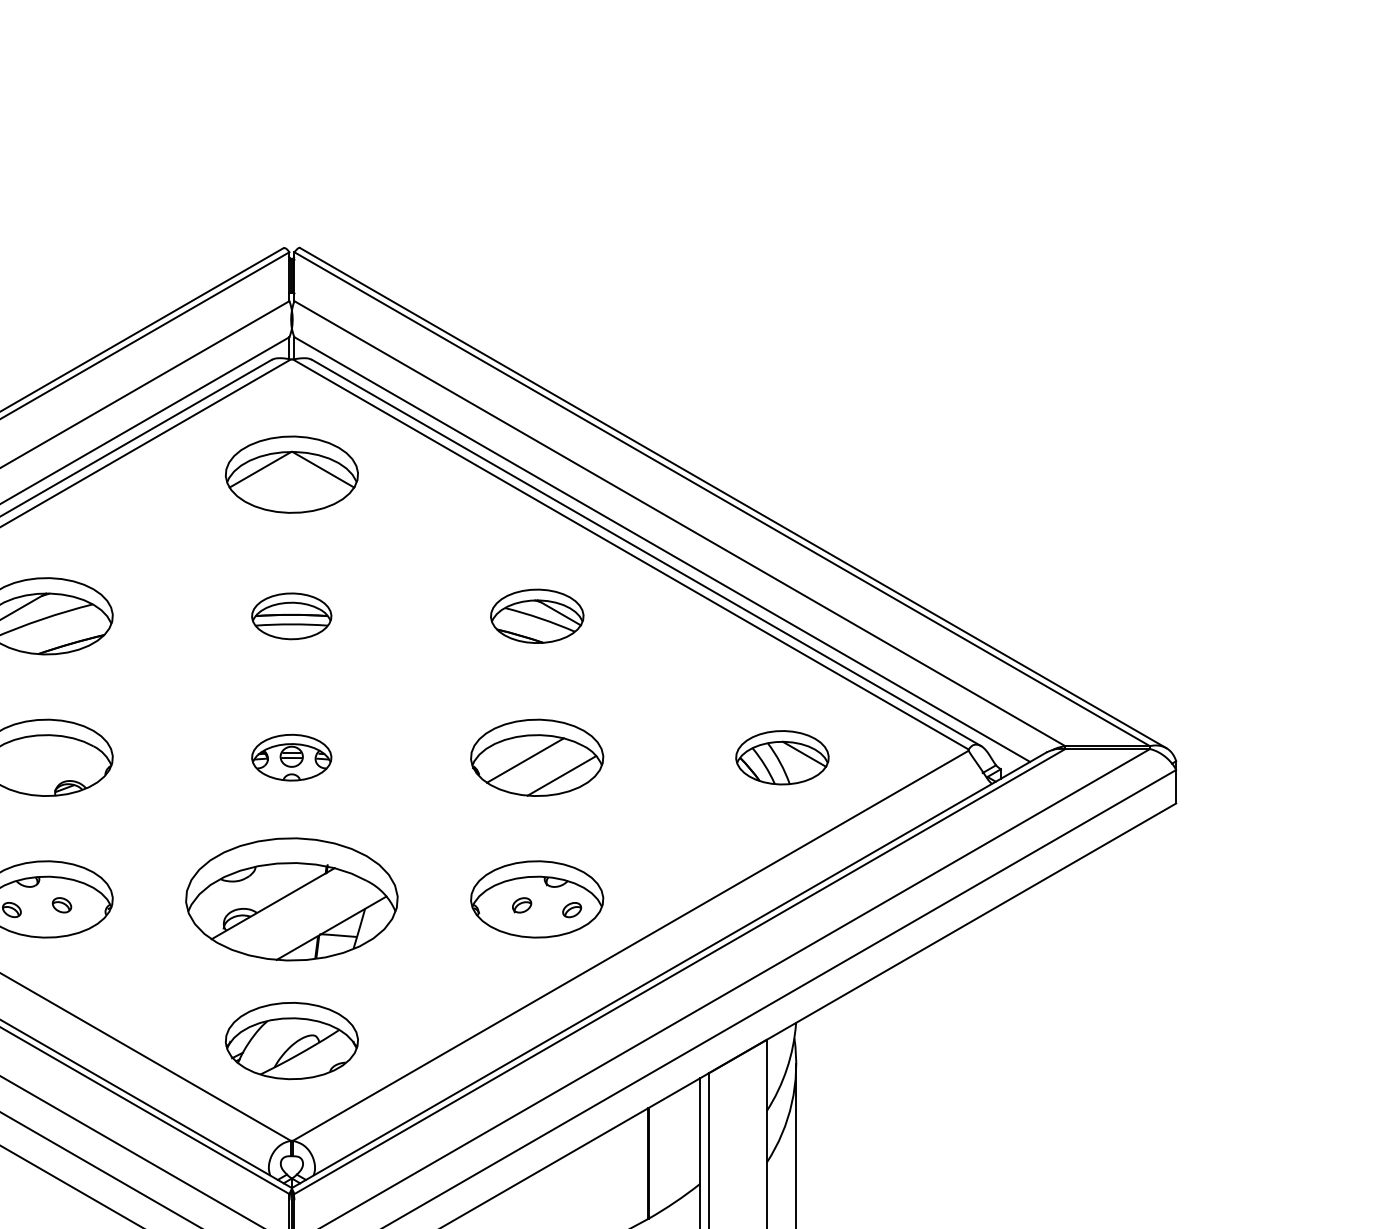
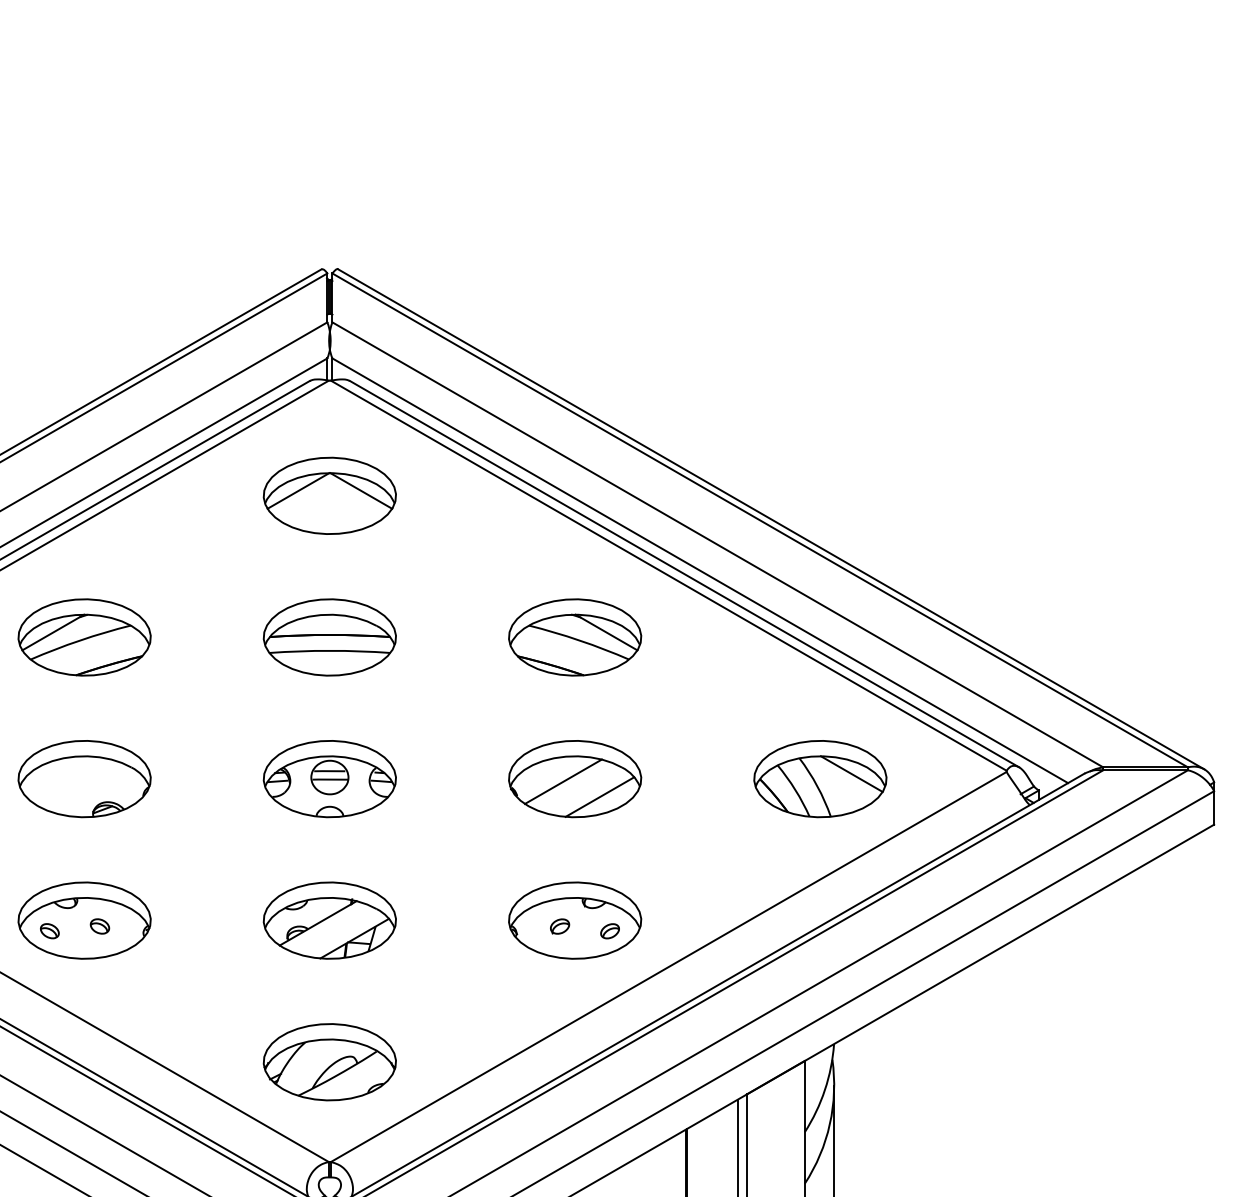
part: (291, 616) -> (329, 637), size x1.67
part: (537, 616) -> (575, 637), size x1.43
part: (291, 757) -> (329, 778), size x1.67
part: (782, 757) -> (820, 778), size x1.43
part: (291, 899) -> (329, 920), size x0.62

